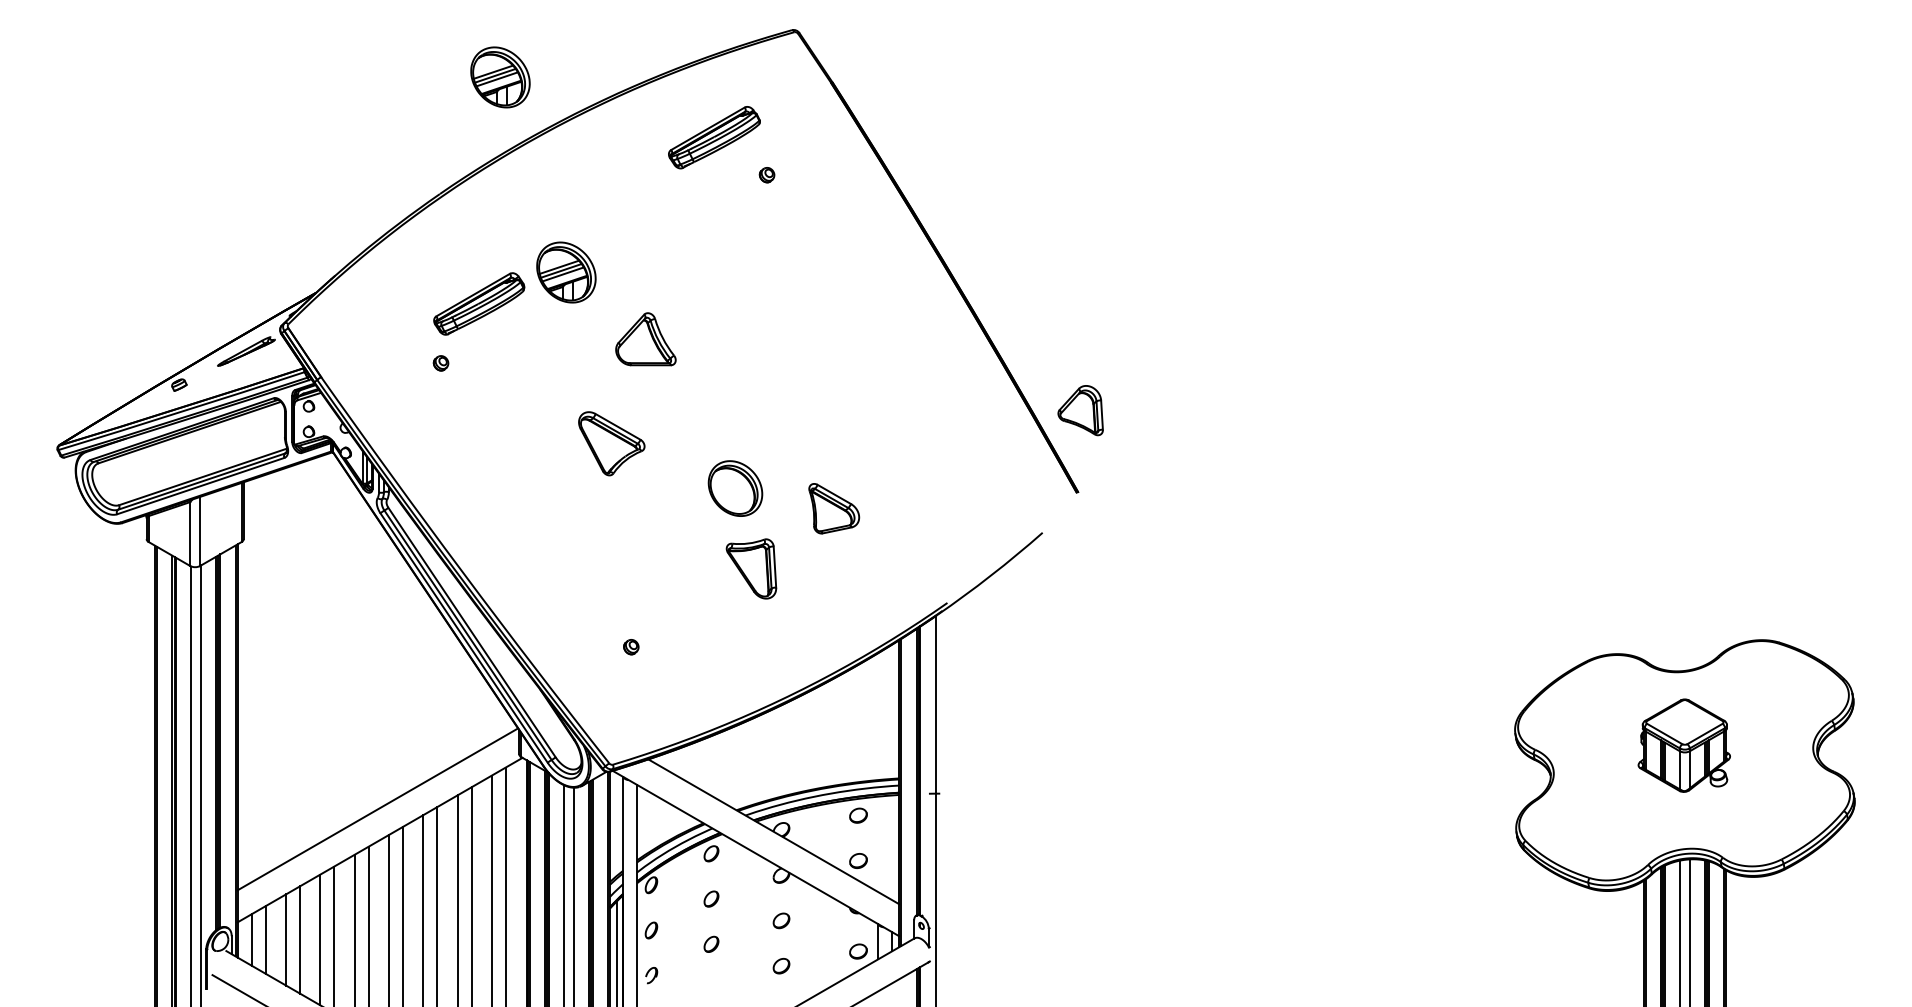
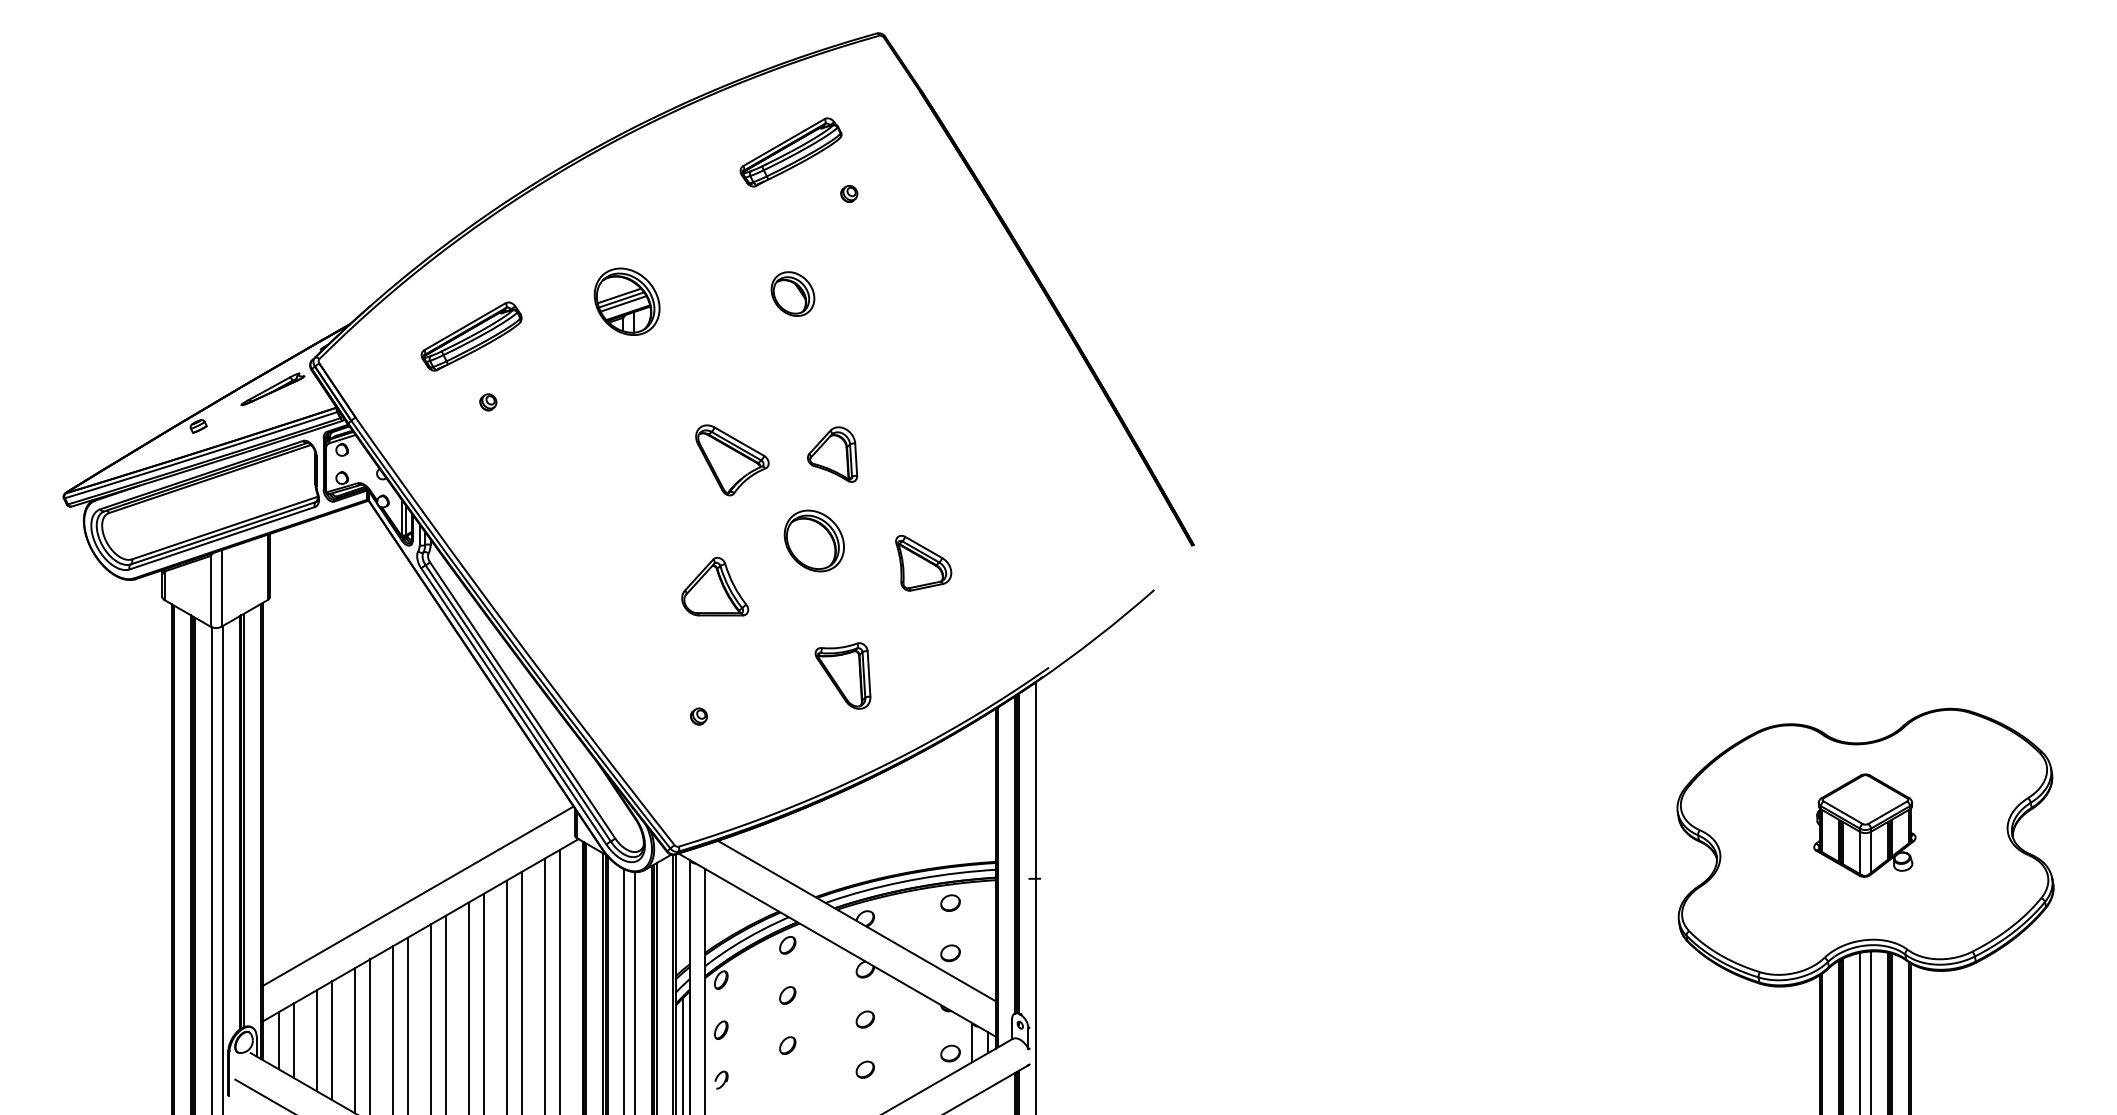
part: (499, 77) -> (553, 85), removed
part: (715, 265) -> (792, 293), added
part: (479, 303) -> (471, 336), moved
part: (646, 339) -> (715, 586), moved
part: (1080, 410) -> (832, 454), moved
part: (611, 443) -> (732, 460), moved
part: (750, 568) -> (842, 675), moved

